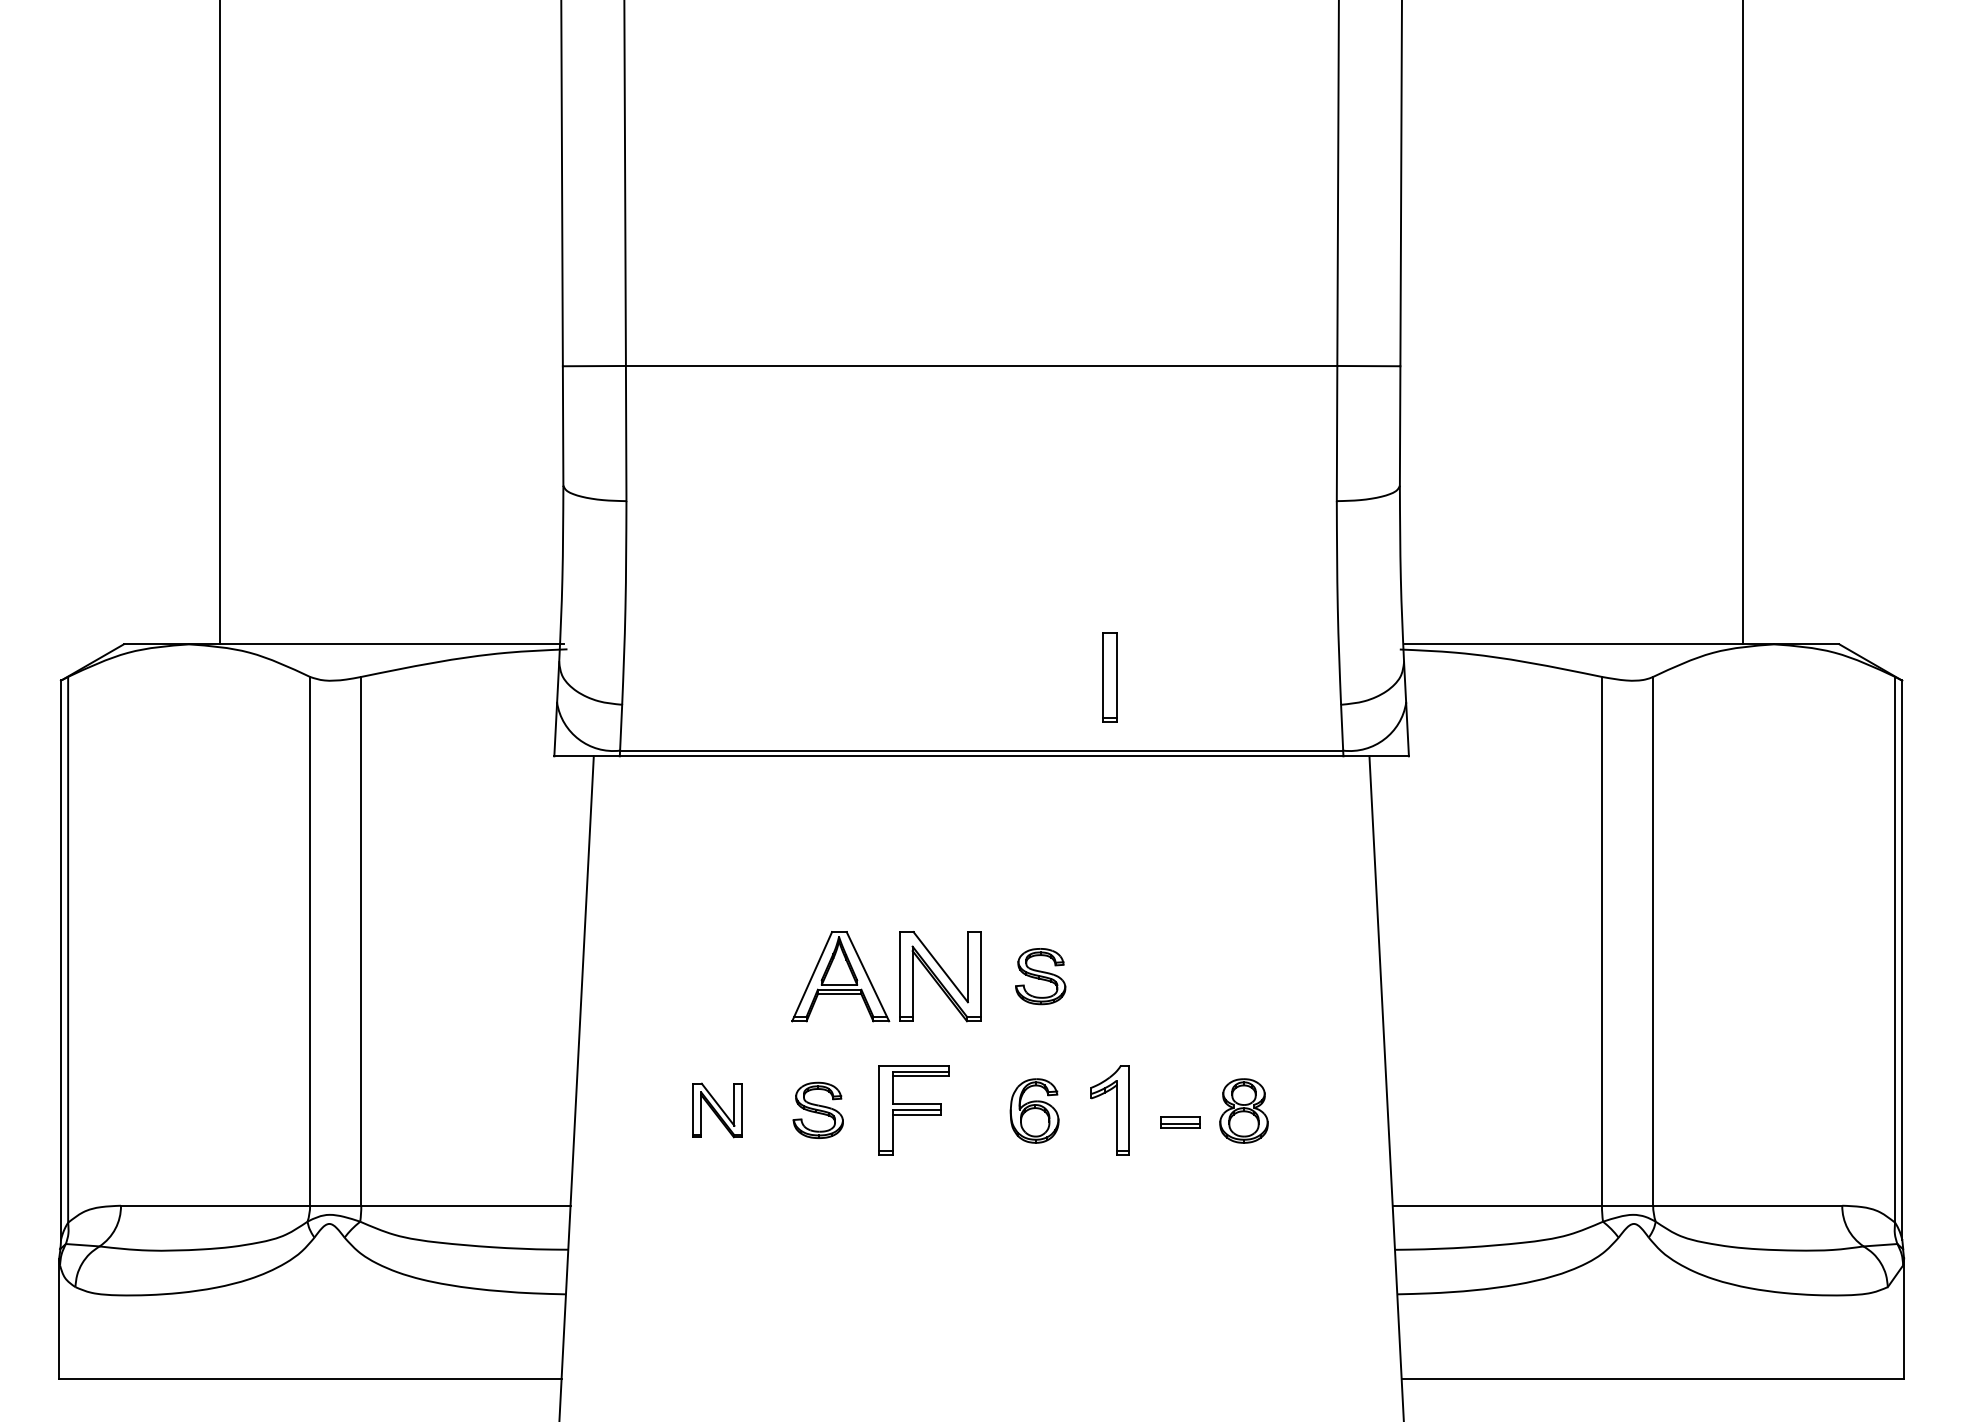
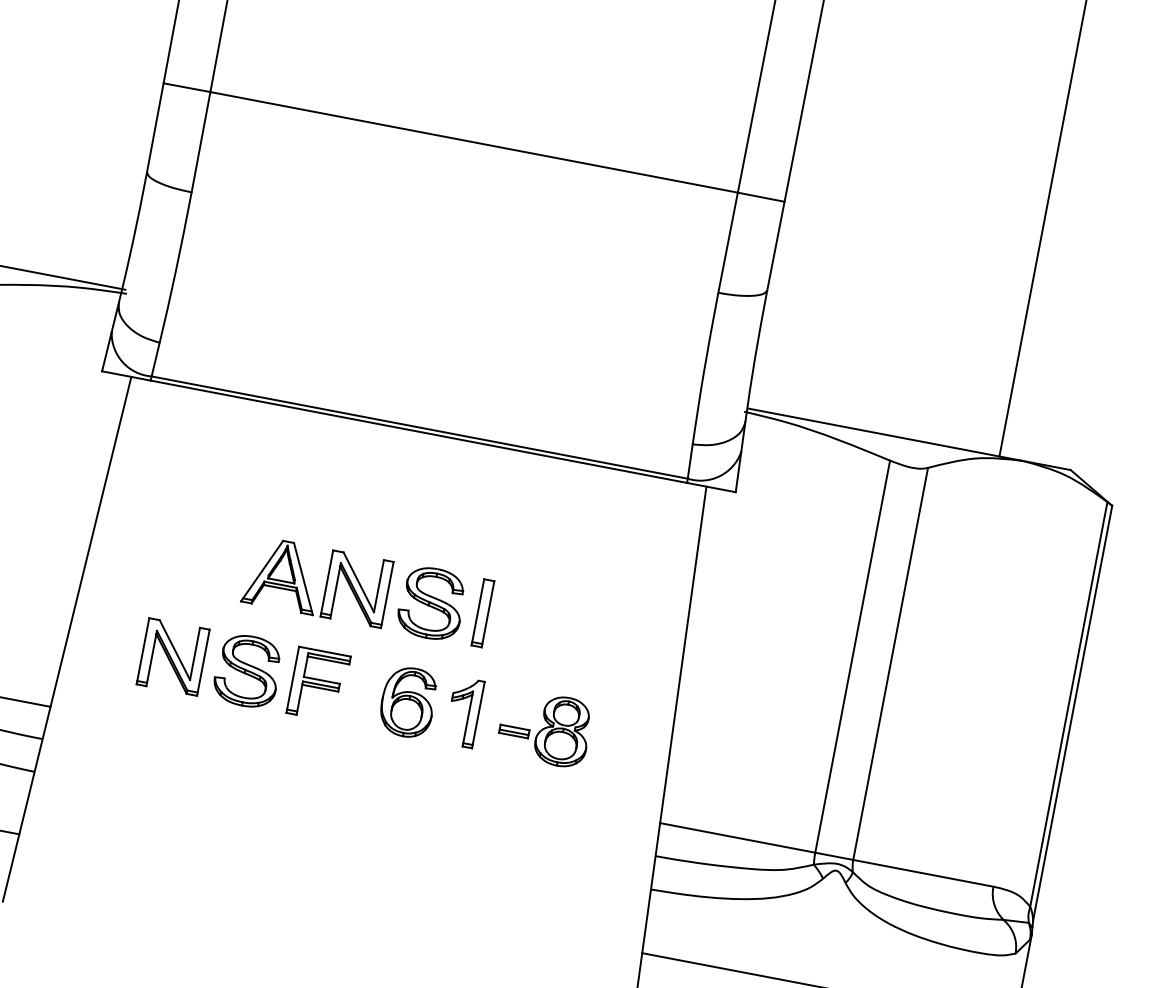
part: (1109, 677) -> (482, 613), moved
part: (1040, 976) -> (431, 603), size x1.67
part: (717, 1110) -> (172, 657), size x1.67
part: (818, 1110) -> (247, 671), size x1.67
part: (1034, 1110) -> (408, 701), size x1.43
part: (1243, 1110) -> (562, 731), size x1.43

